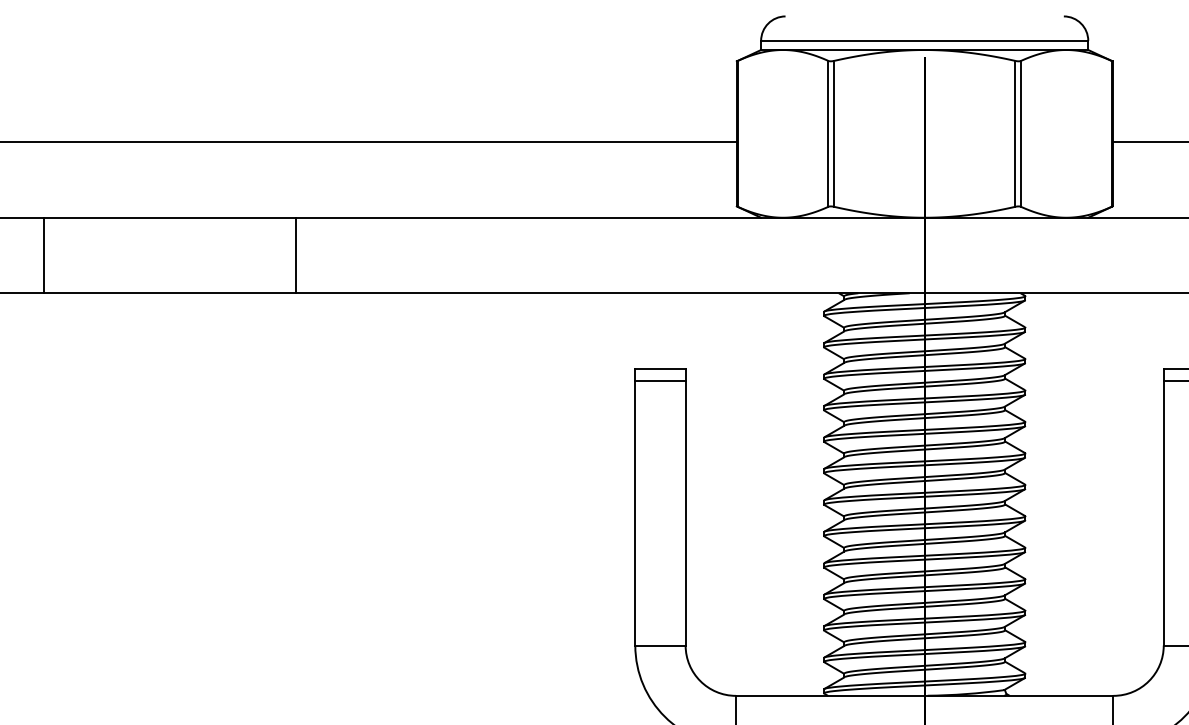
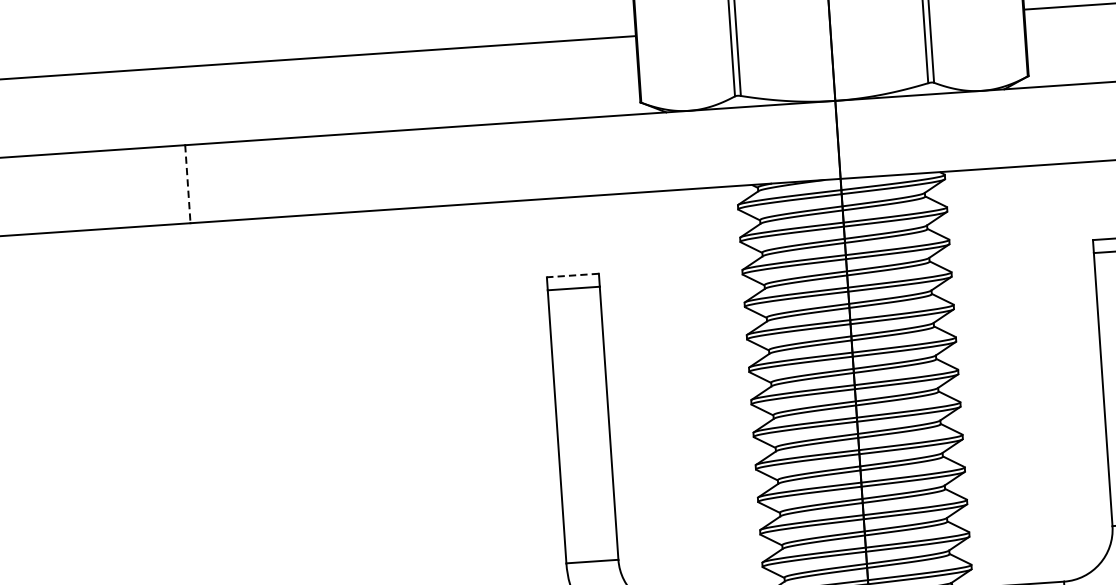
line: (295, 255) -> (187, 184), solid -> dashed
line: (659, 368) -> (571, 275), solid -> dashed

